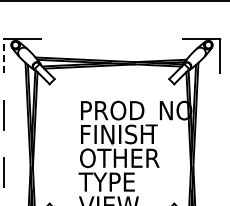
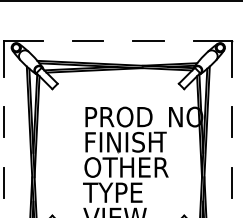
line: (83, 38) -> (88, 40), added
line: (140, 38) -> (148, 40), added
line: (4, 55) -> (4, 58), dashed -> solid
line: (219, 115) -> (232, 122), added
line: (219, 172) -> (232, 182), added

